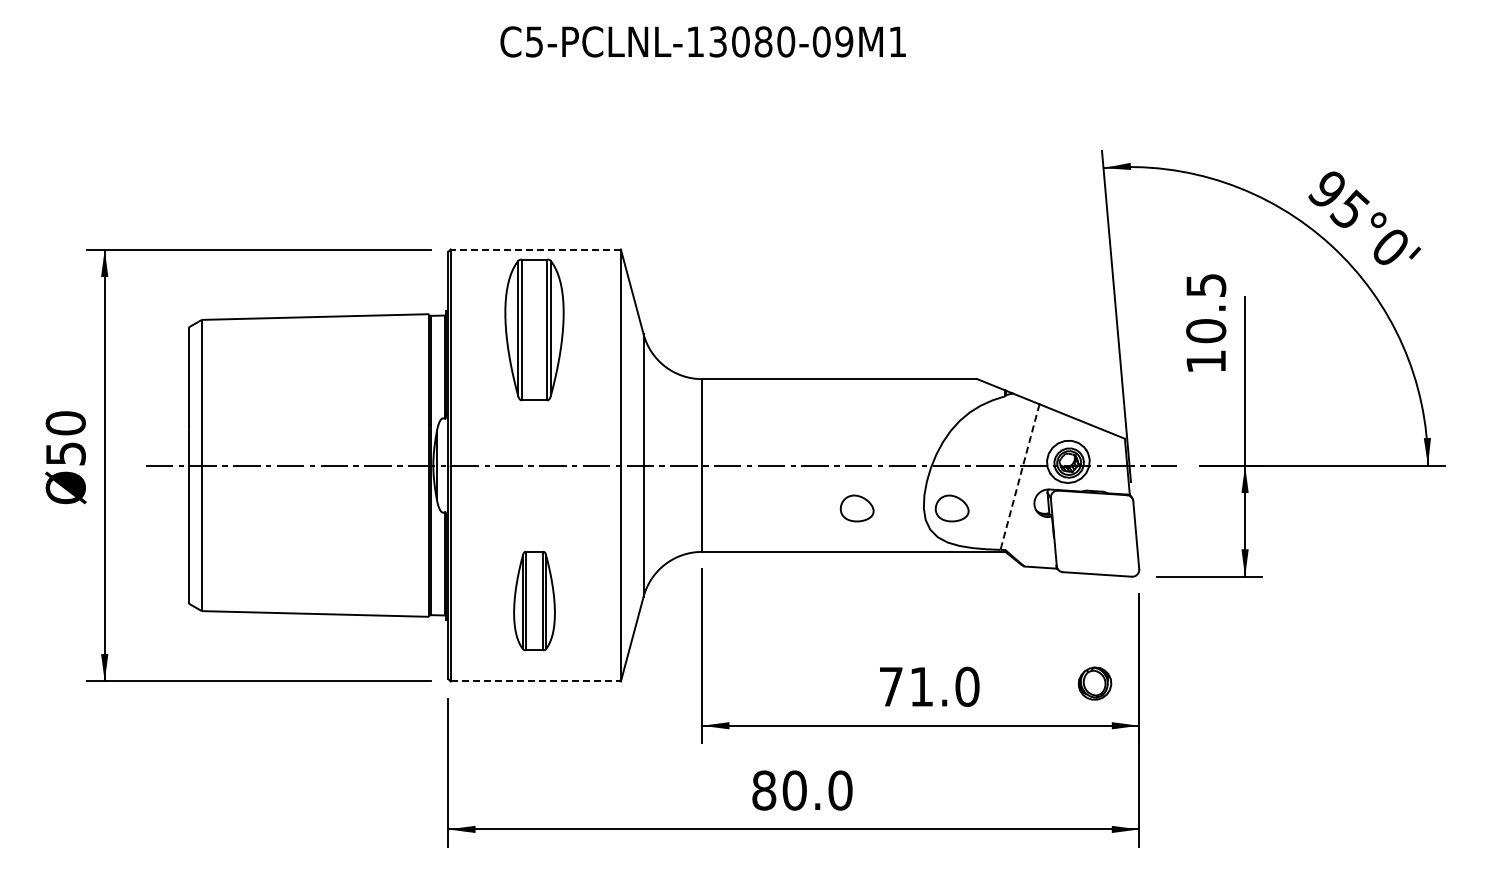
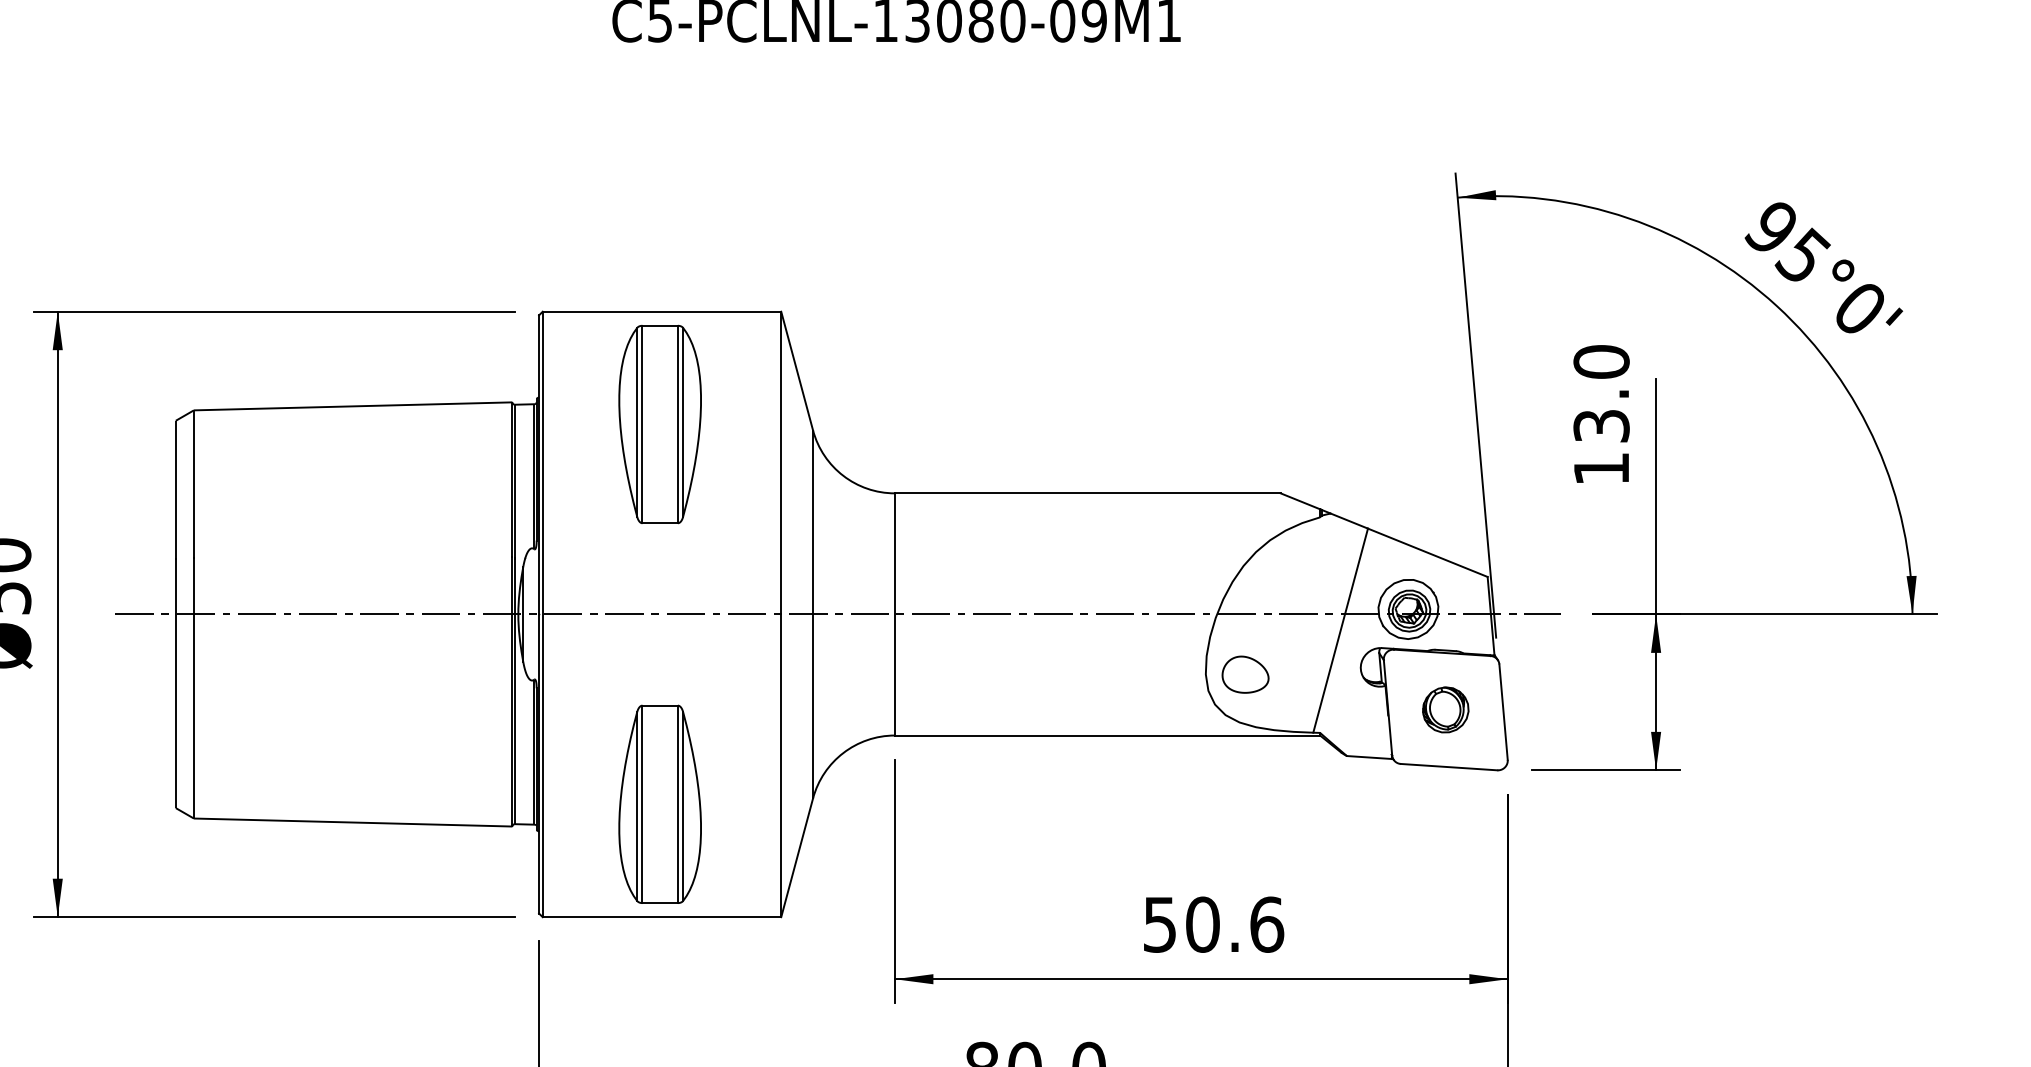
line: (535, 249) -> (661, 311), dashed -> solid
text: (1206, 308) -> (1602, 394), 10.5 -> 13.0
line: (1019, 477) -> (1339, 631), dashed -> solid
part: (856, 508) -> (1111, 674), removed
part: (534, 600) -> (660, 803), size x1.43
line: (536, 681) -> (662, 917), dashed -> solid
part: (1094, 683) -> (1445, 709), moved
text: (929, 686) -> (1213, 924), 71.0 -> 50.6

